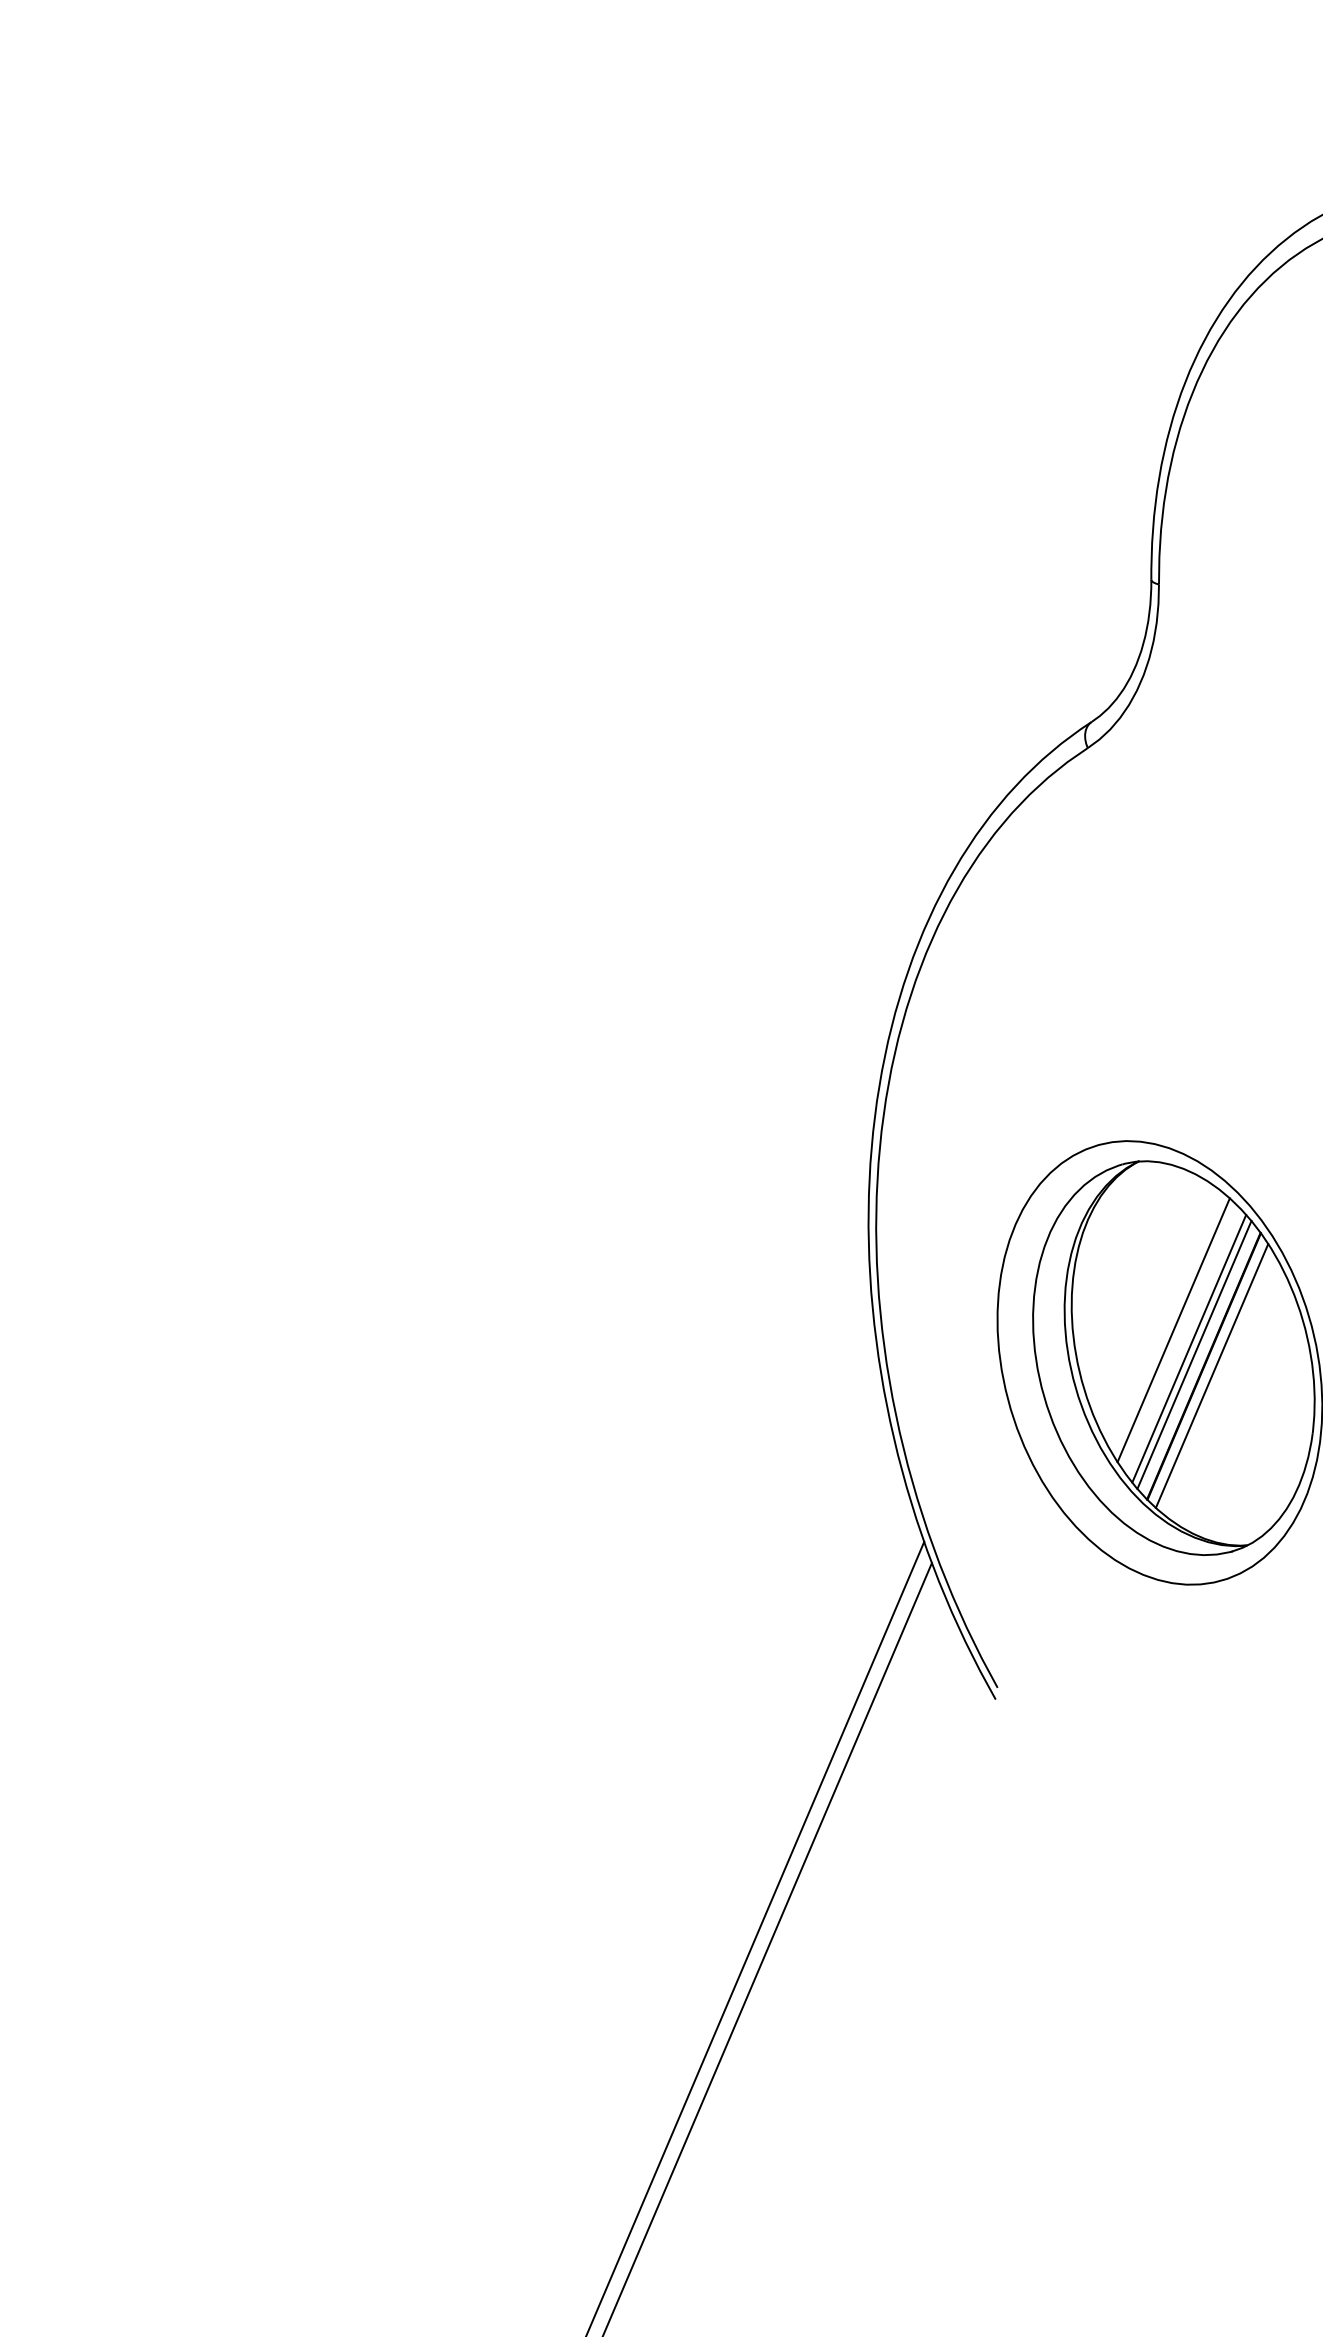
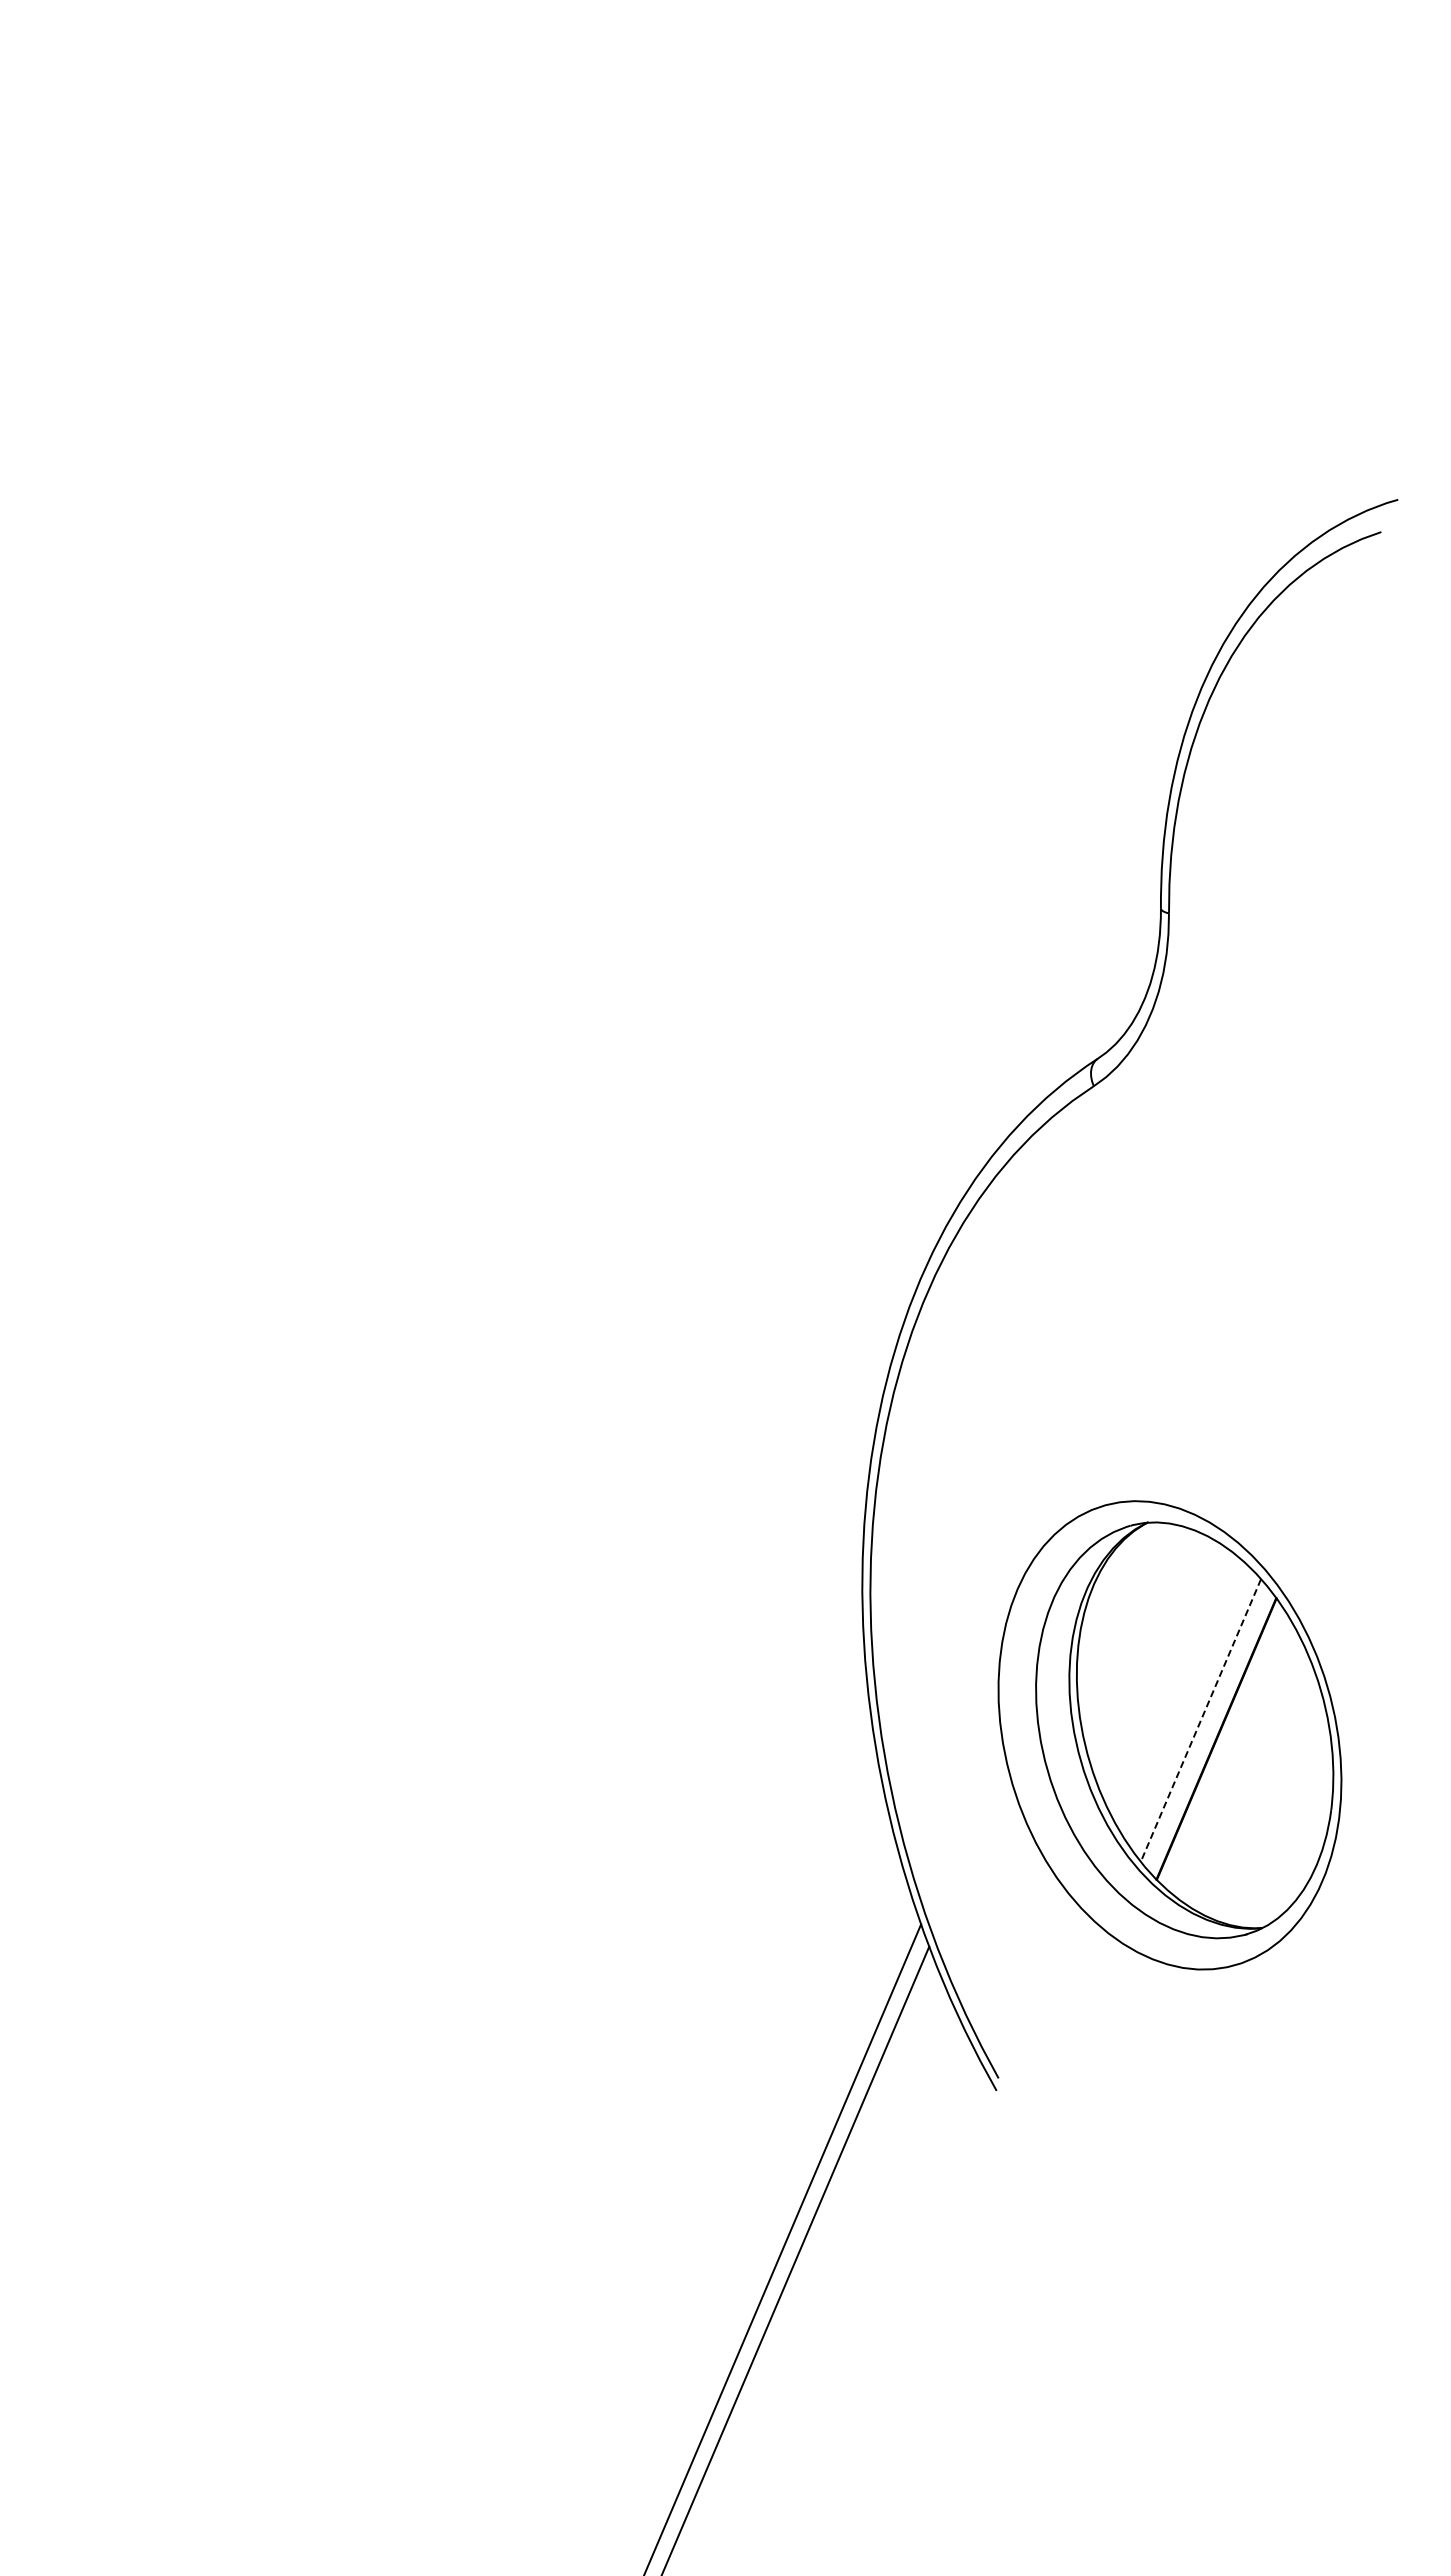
line: (1173, 1329) -> (1184, 1700), removed
line: (1188, 1348) -> (1200, 1720), solid -> dashed
line: (1194, 1354) -> (1206, 1726), removed
line: (1211, 1375) -> (1224, 1748), removed

